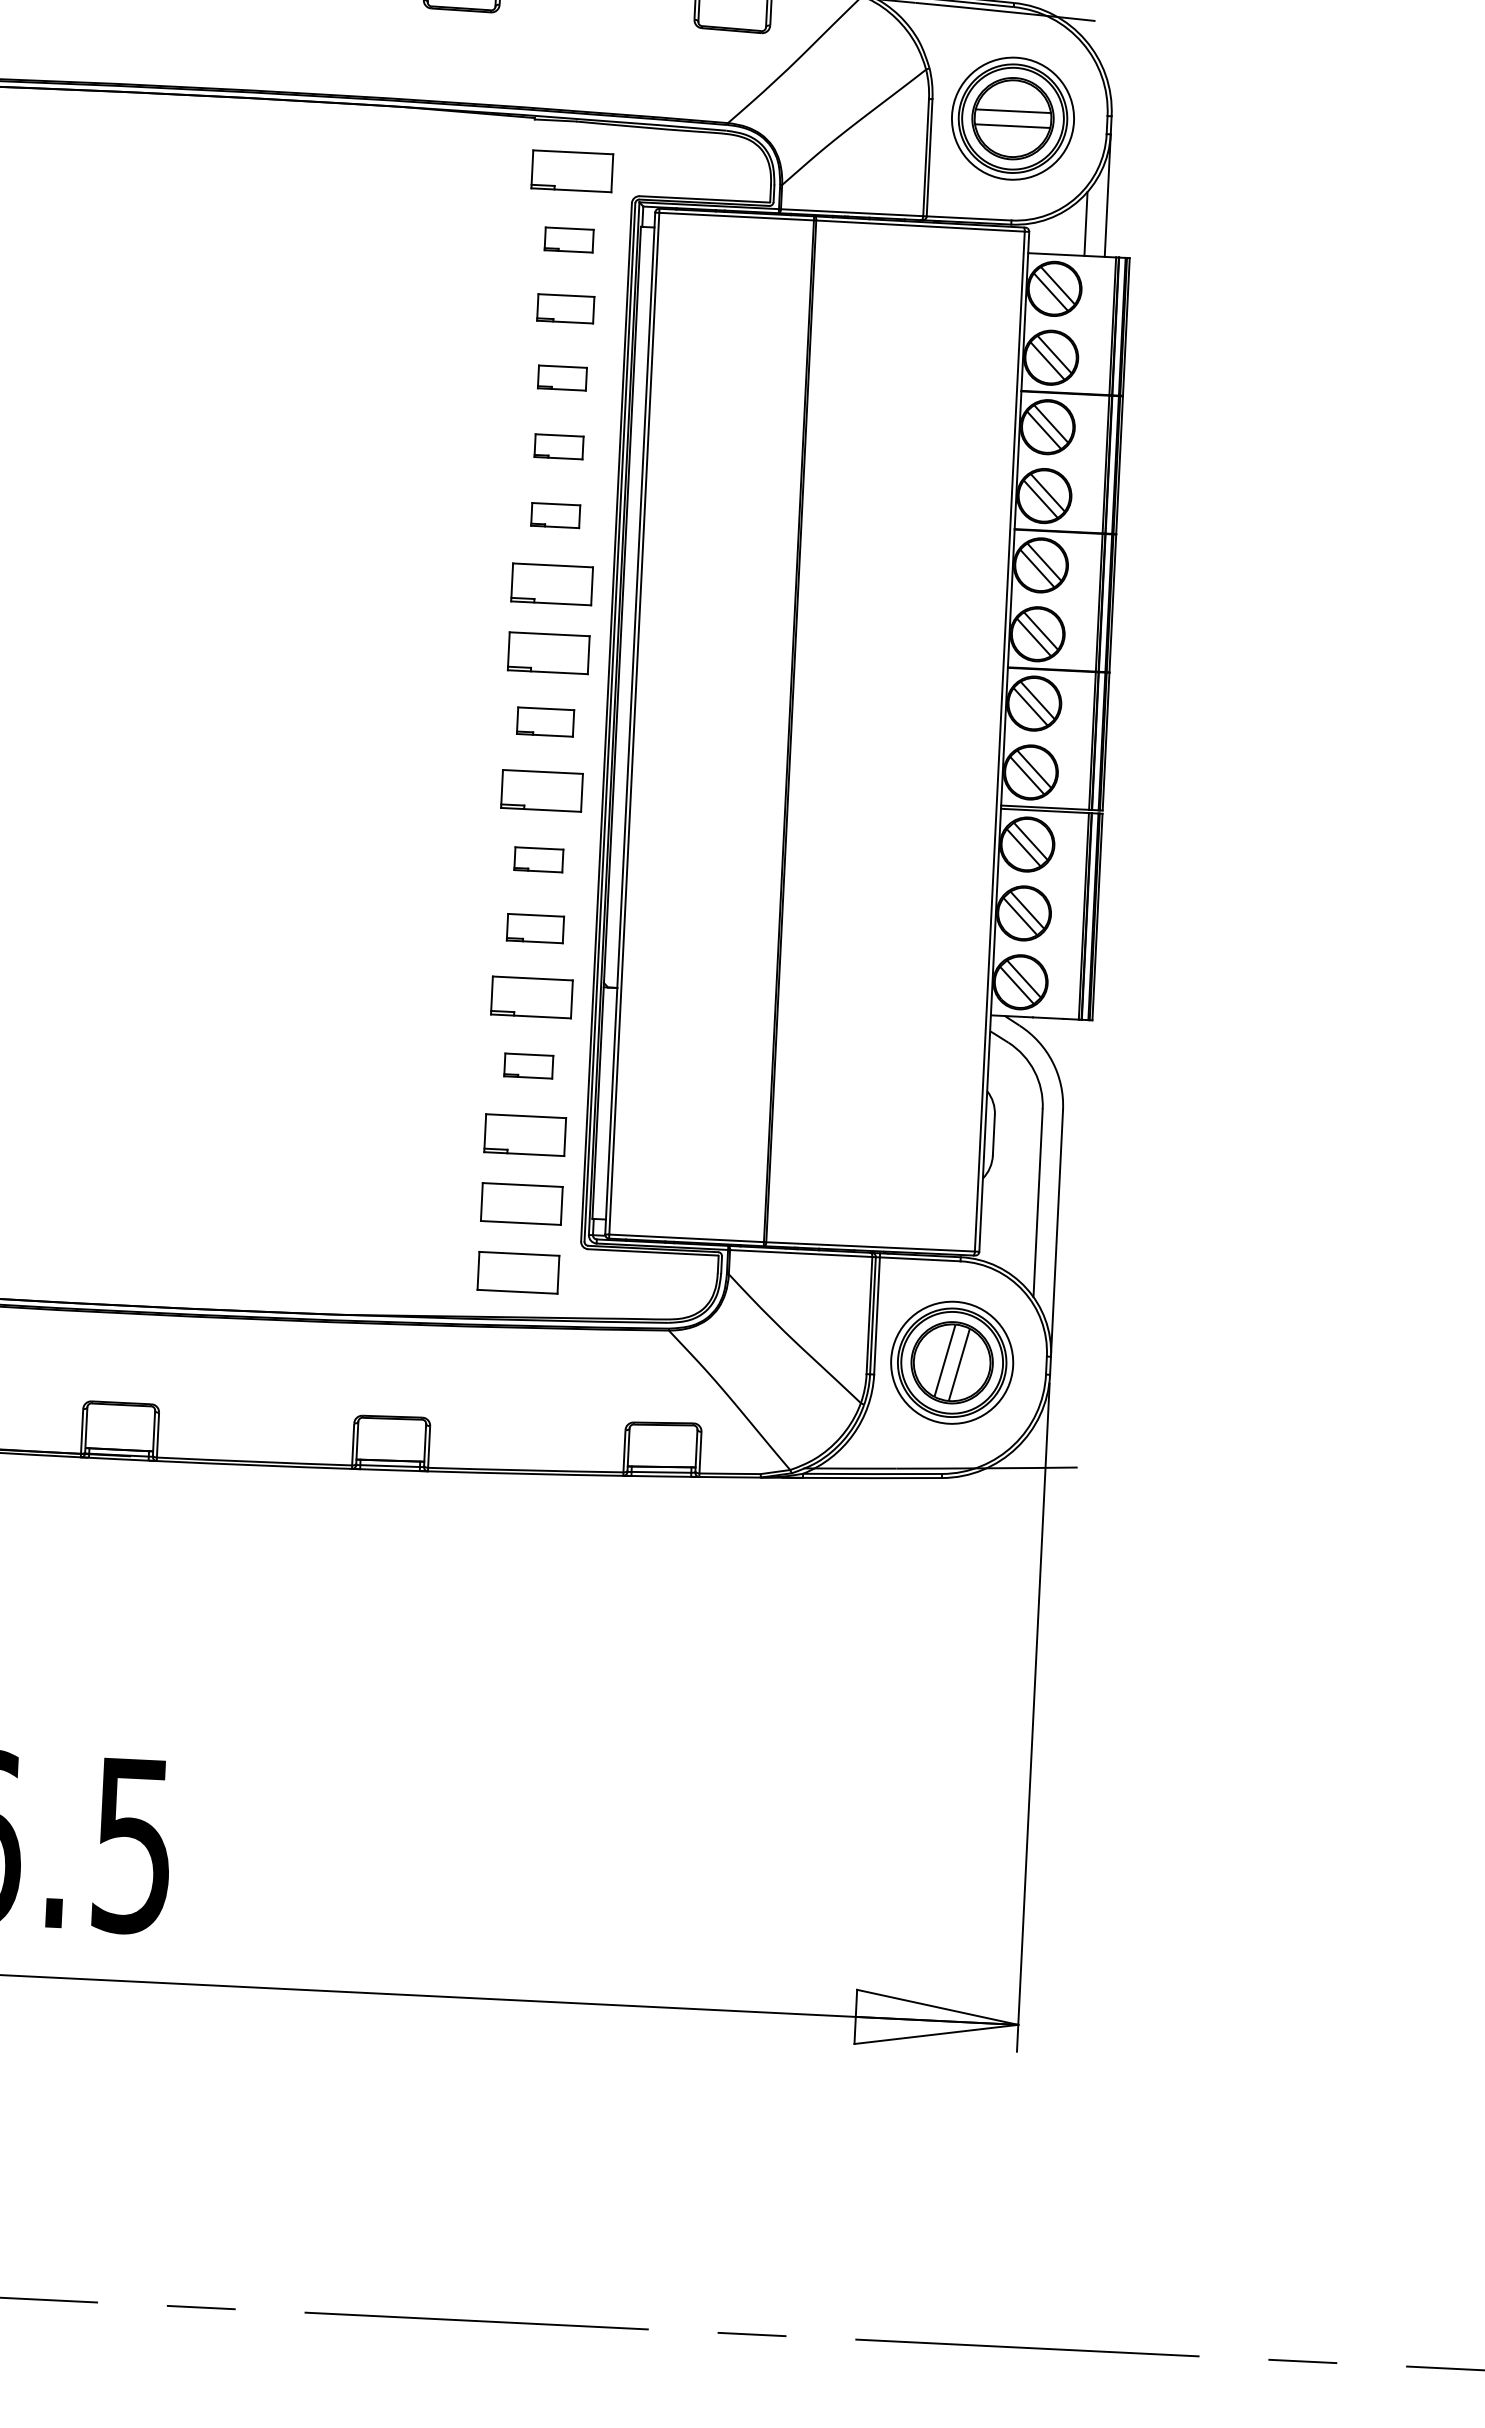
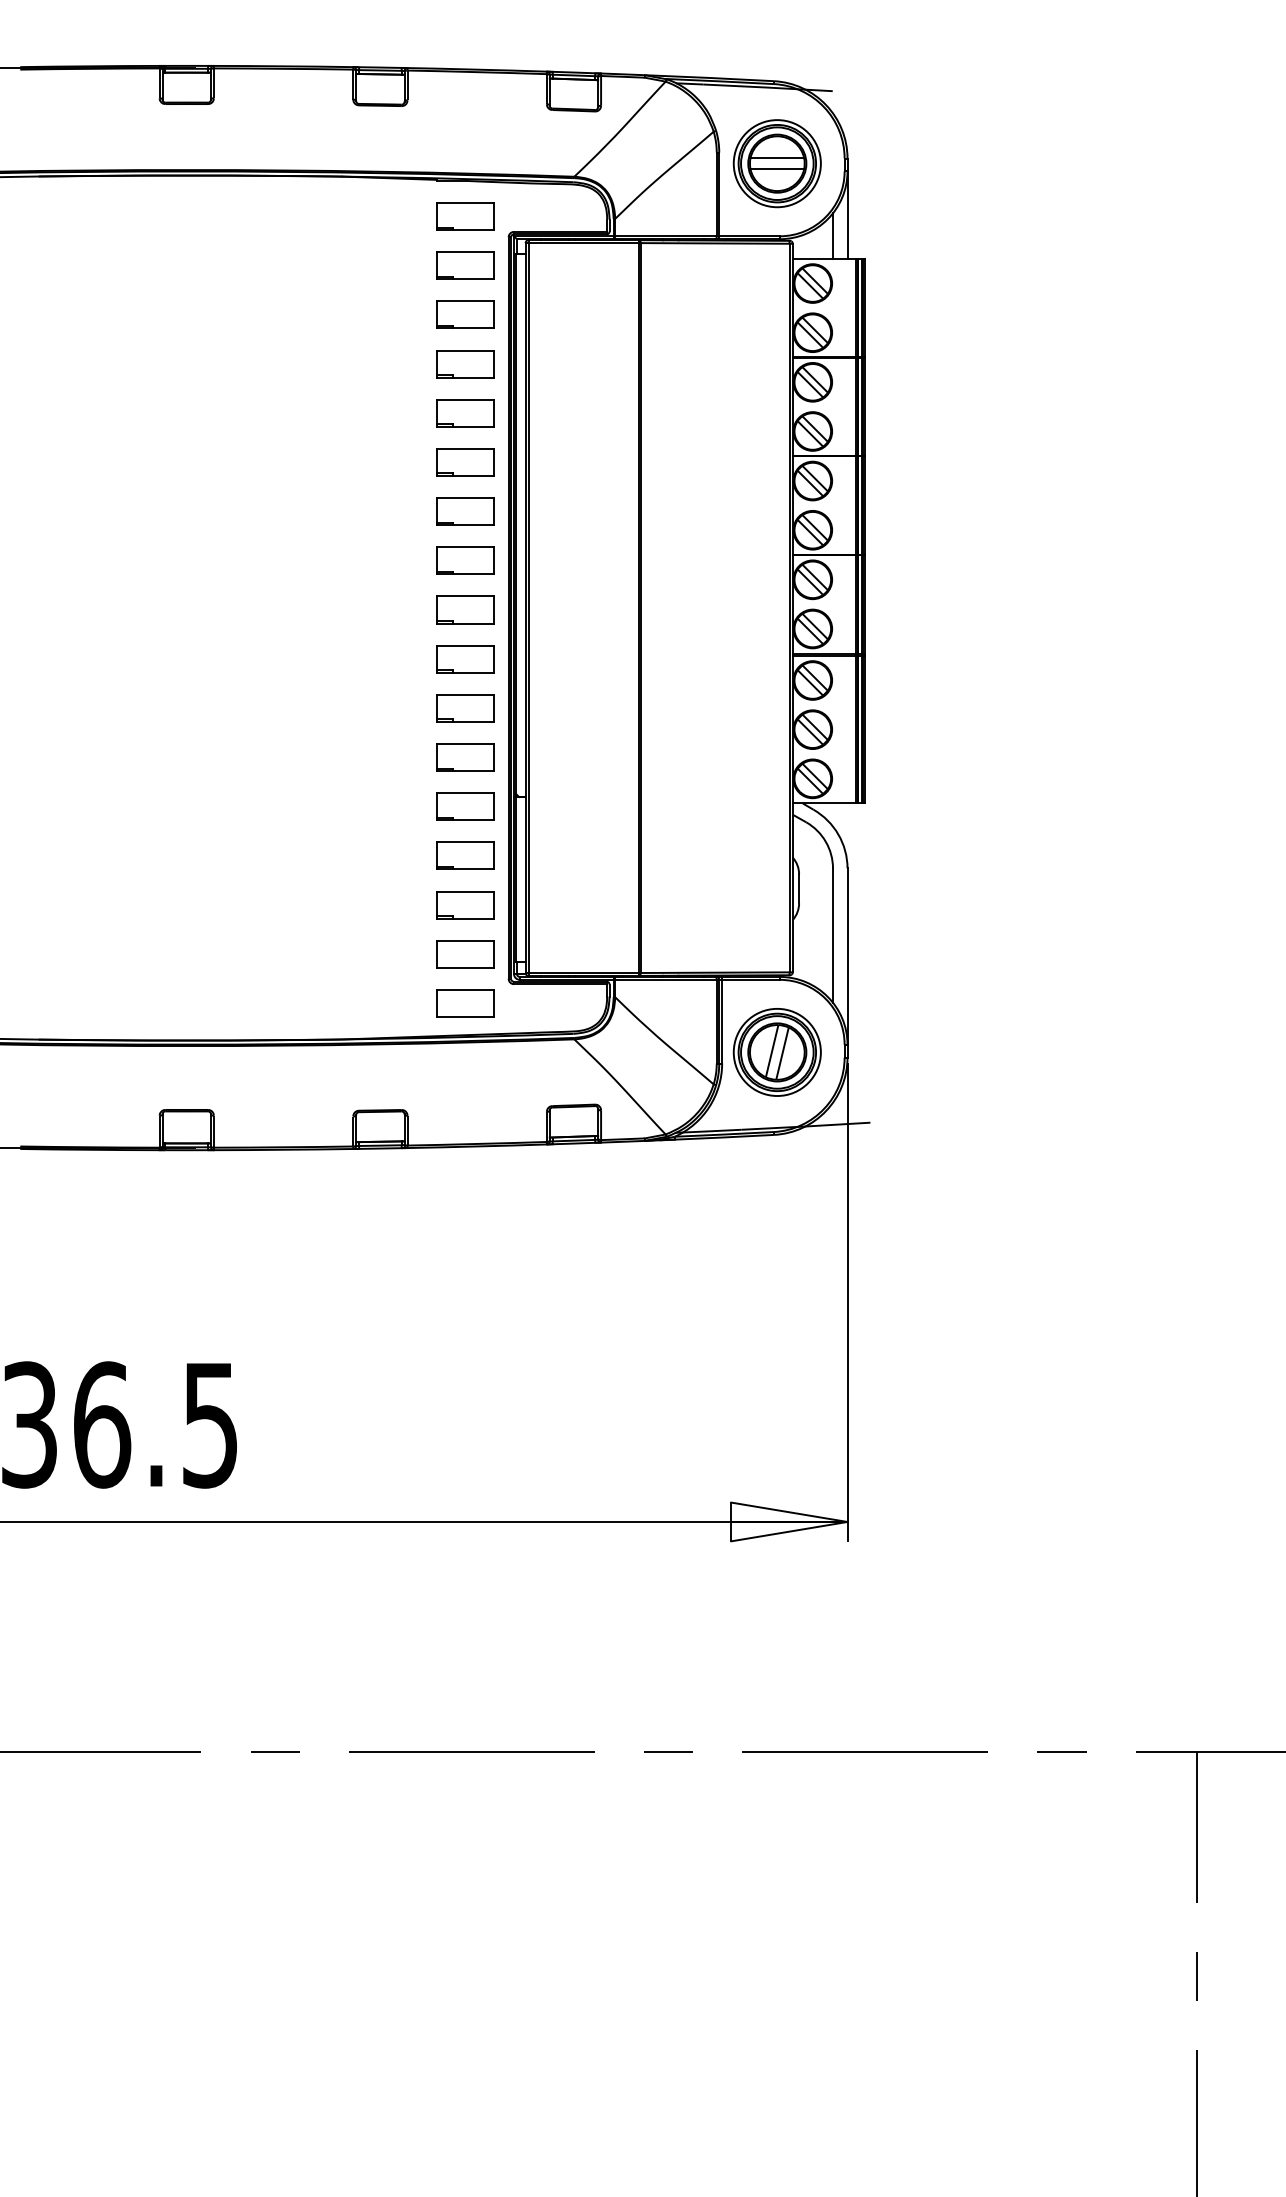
part: (569, 239) -> (465, 265), size x1.67
part: (566, 308) -> (465, 314), size x1.43
part: (562, 378) -> (465, 364), size x1.67
part: (559, 447) -> (465, 413), size x1.67
part: (556, 515) -> (465, 462), size x1.67
part: (545, 721) -> (465, 609), size x1.43
part: (539, 859) -> (465, 708), size x1.67
part: (535, 928) -> (465, 757), size x1.43
part: (529, 1065) -> (465, 855), size x1.67

